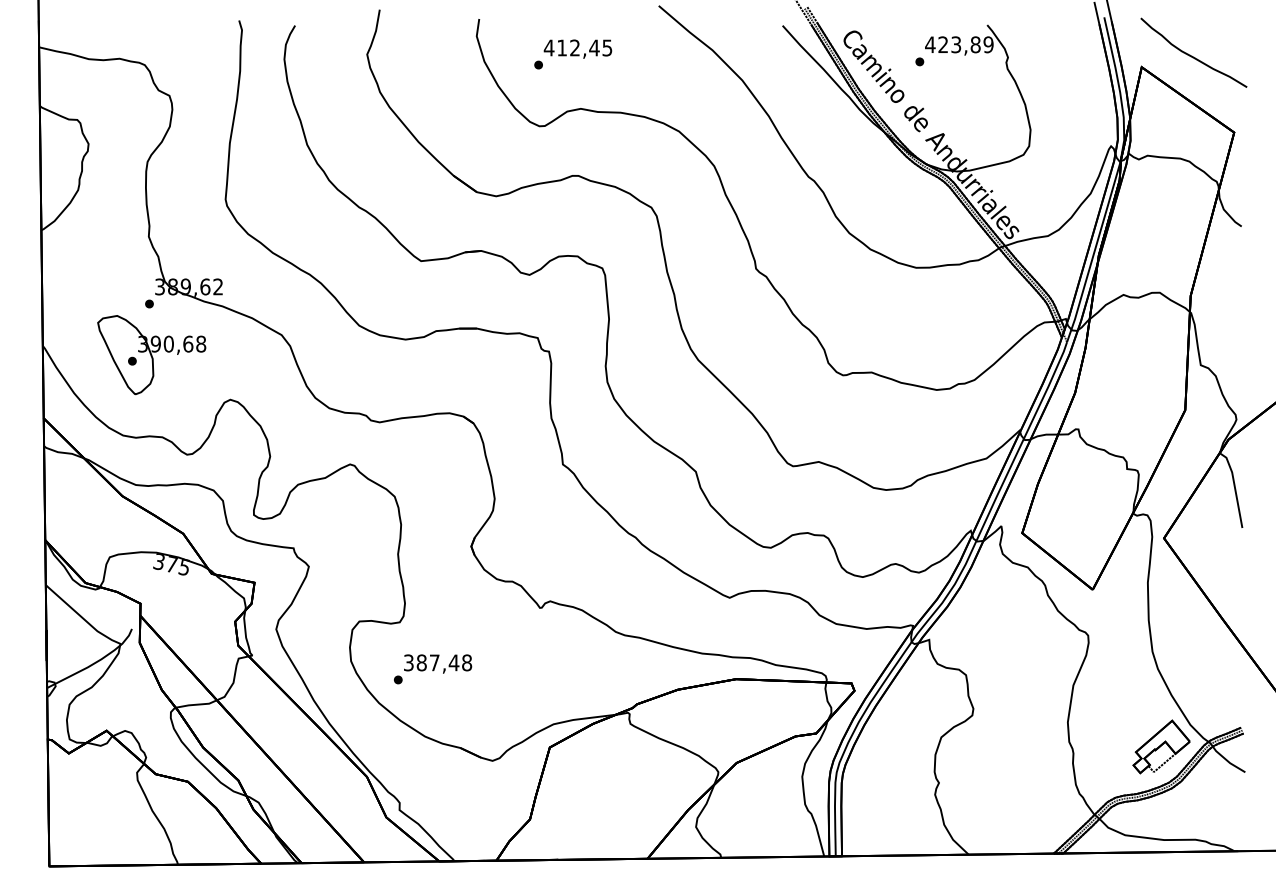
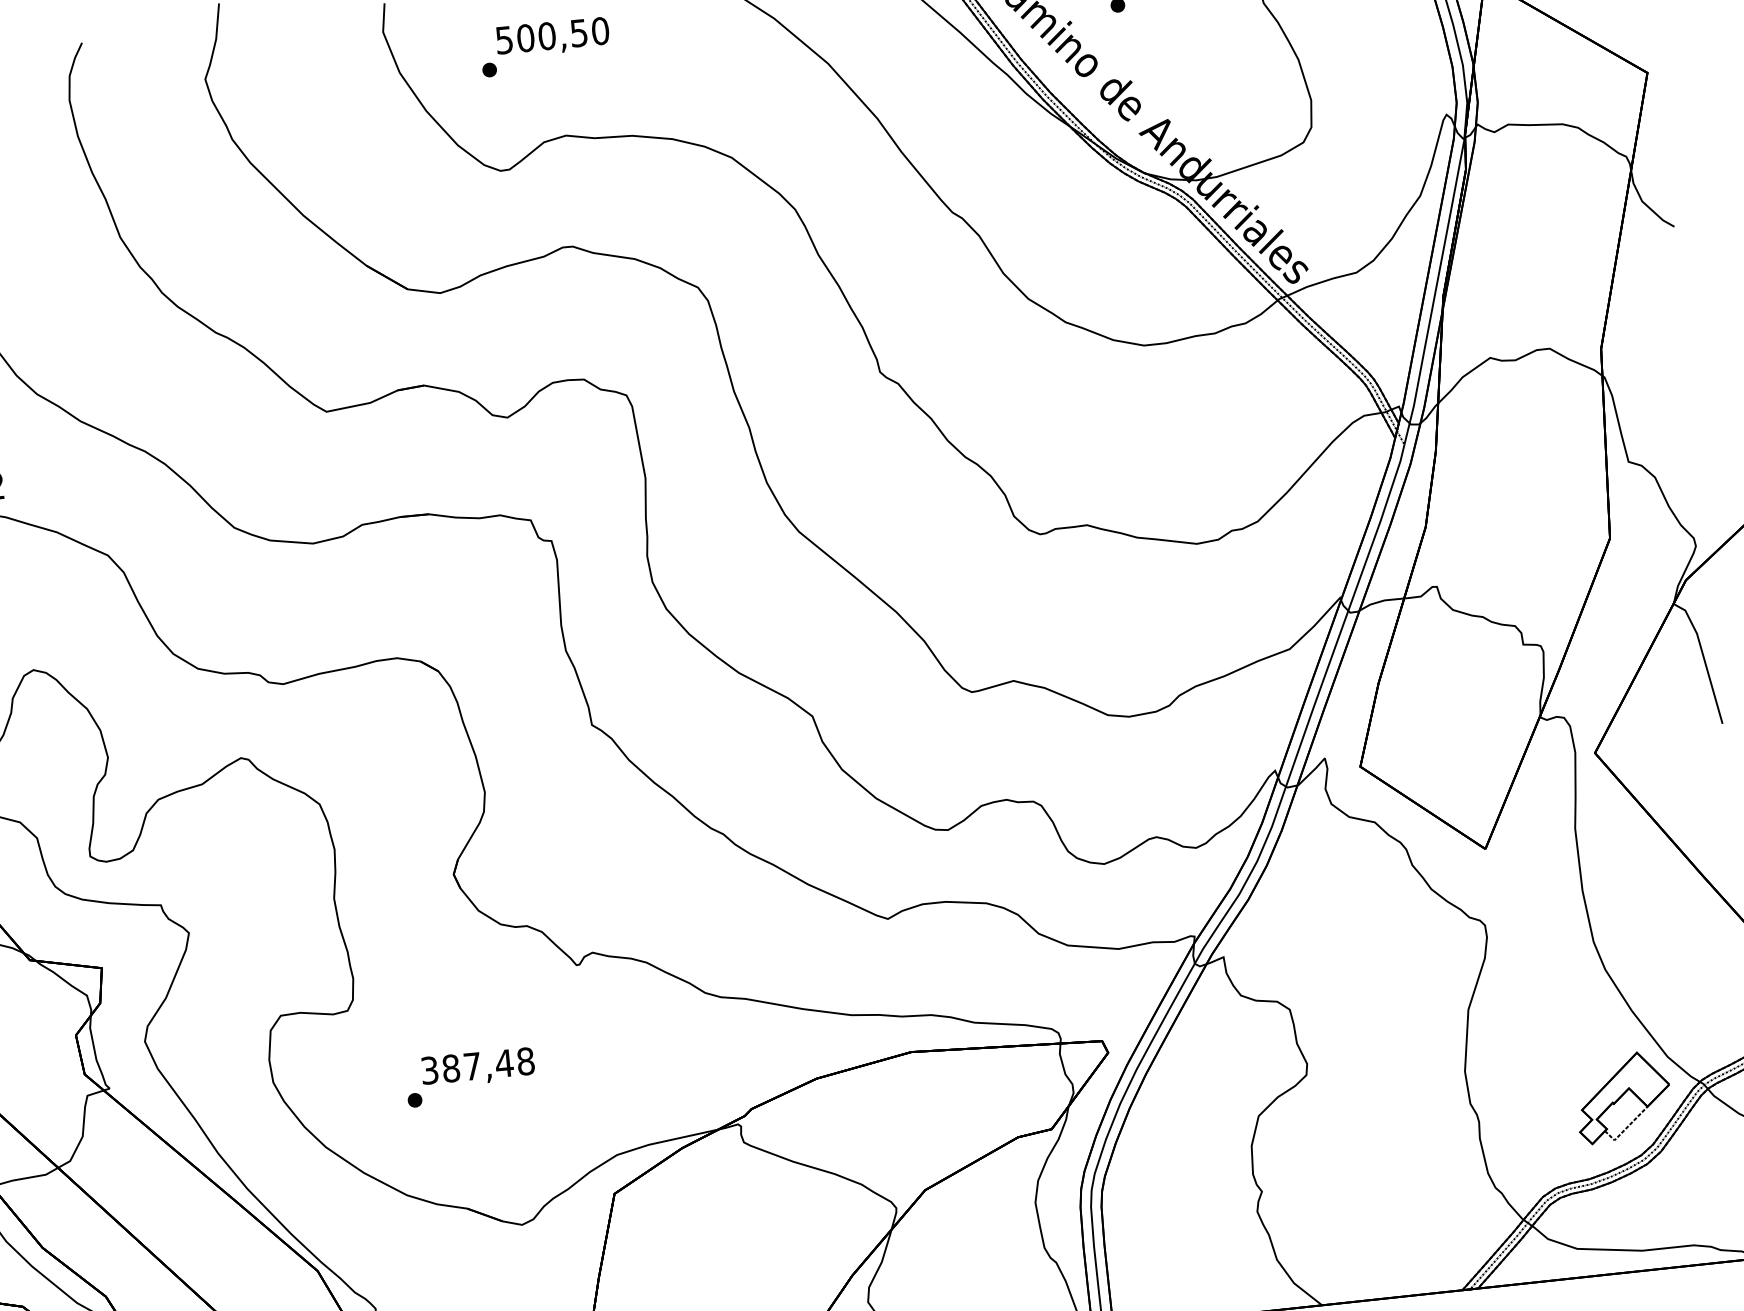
text: (577, 47) -> (551, 34), 412,45 -> 500,50
text: (433, 669) -> (471, 1077), moved

